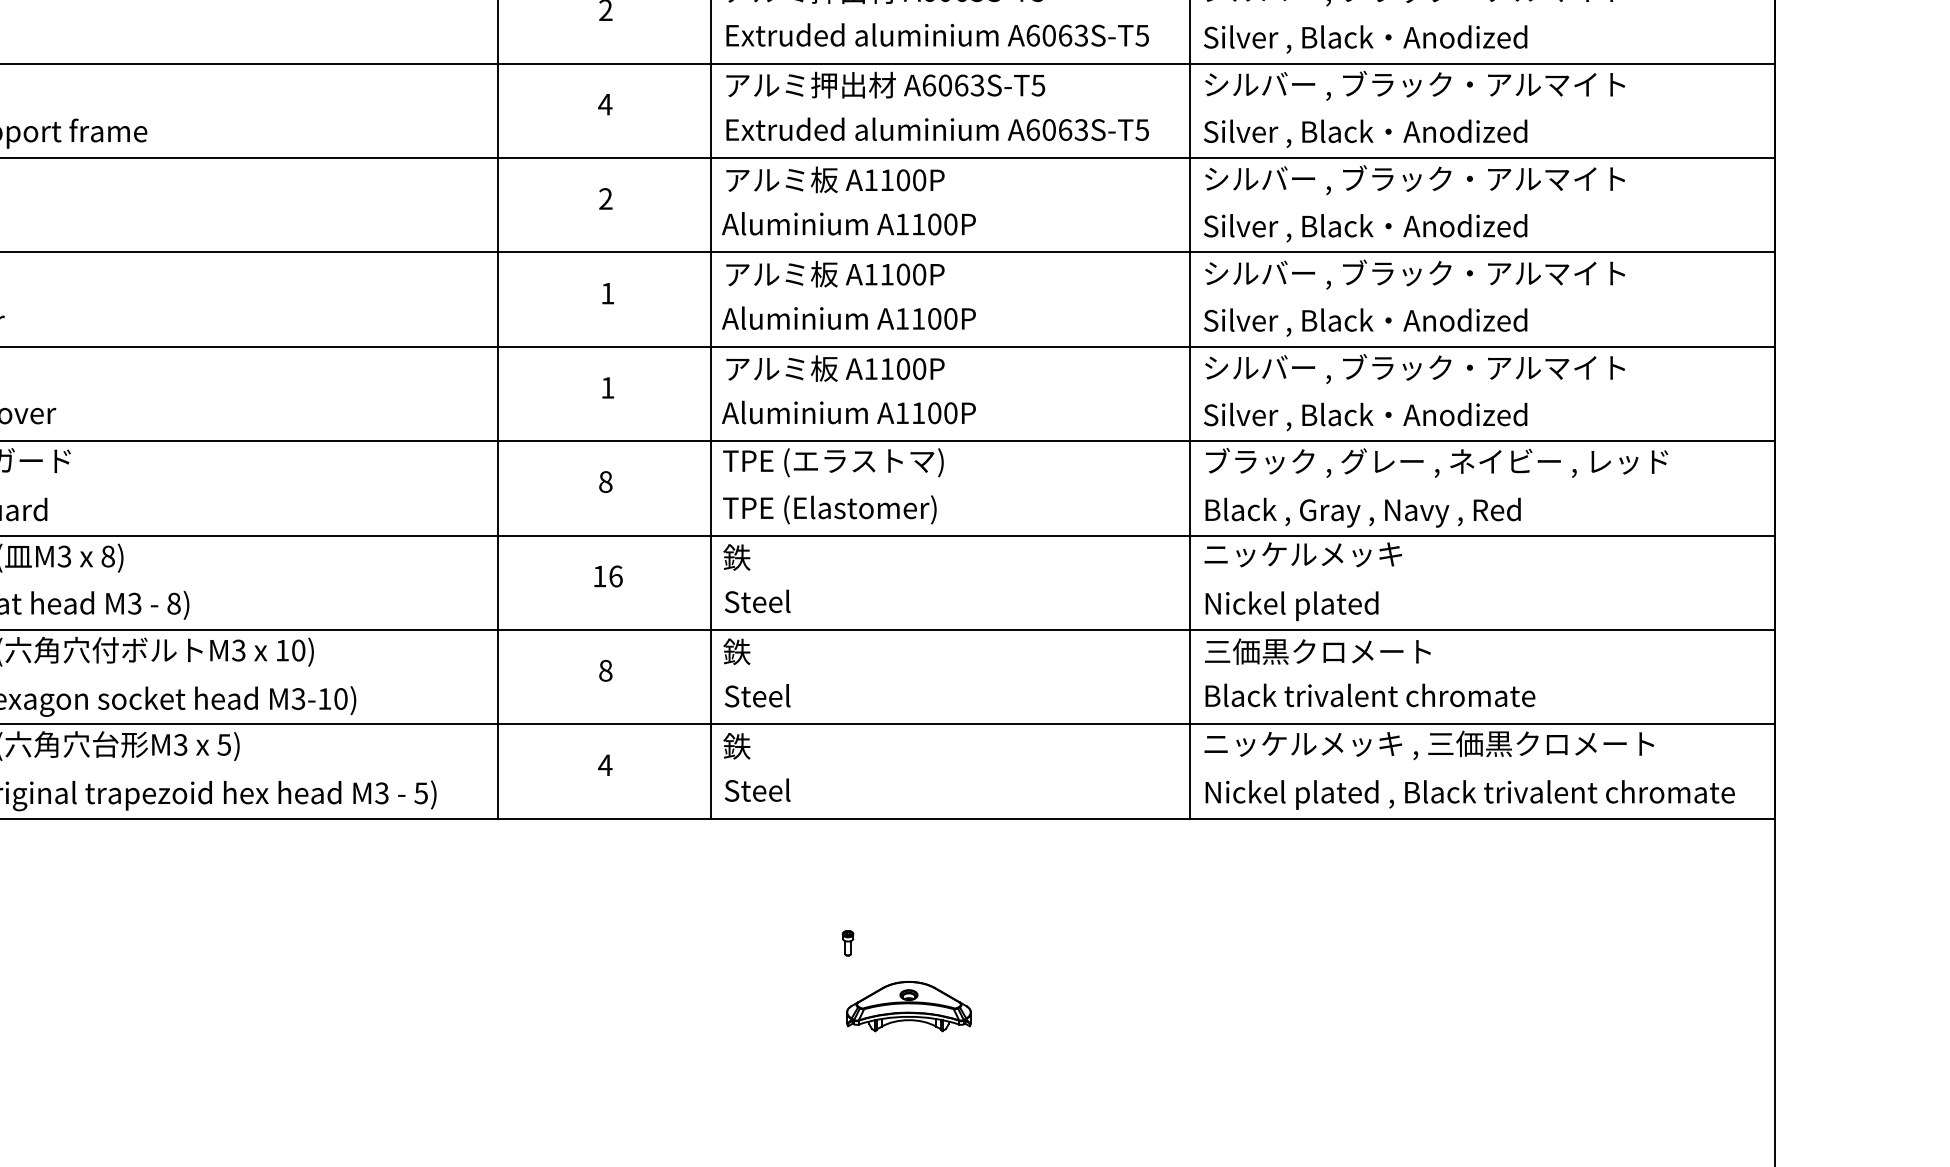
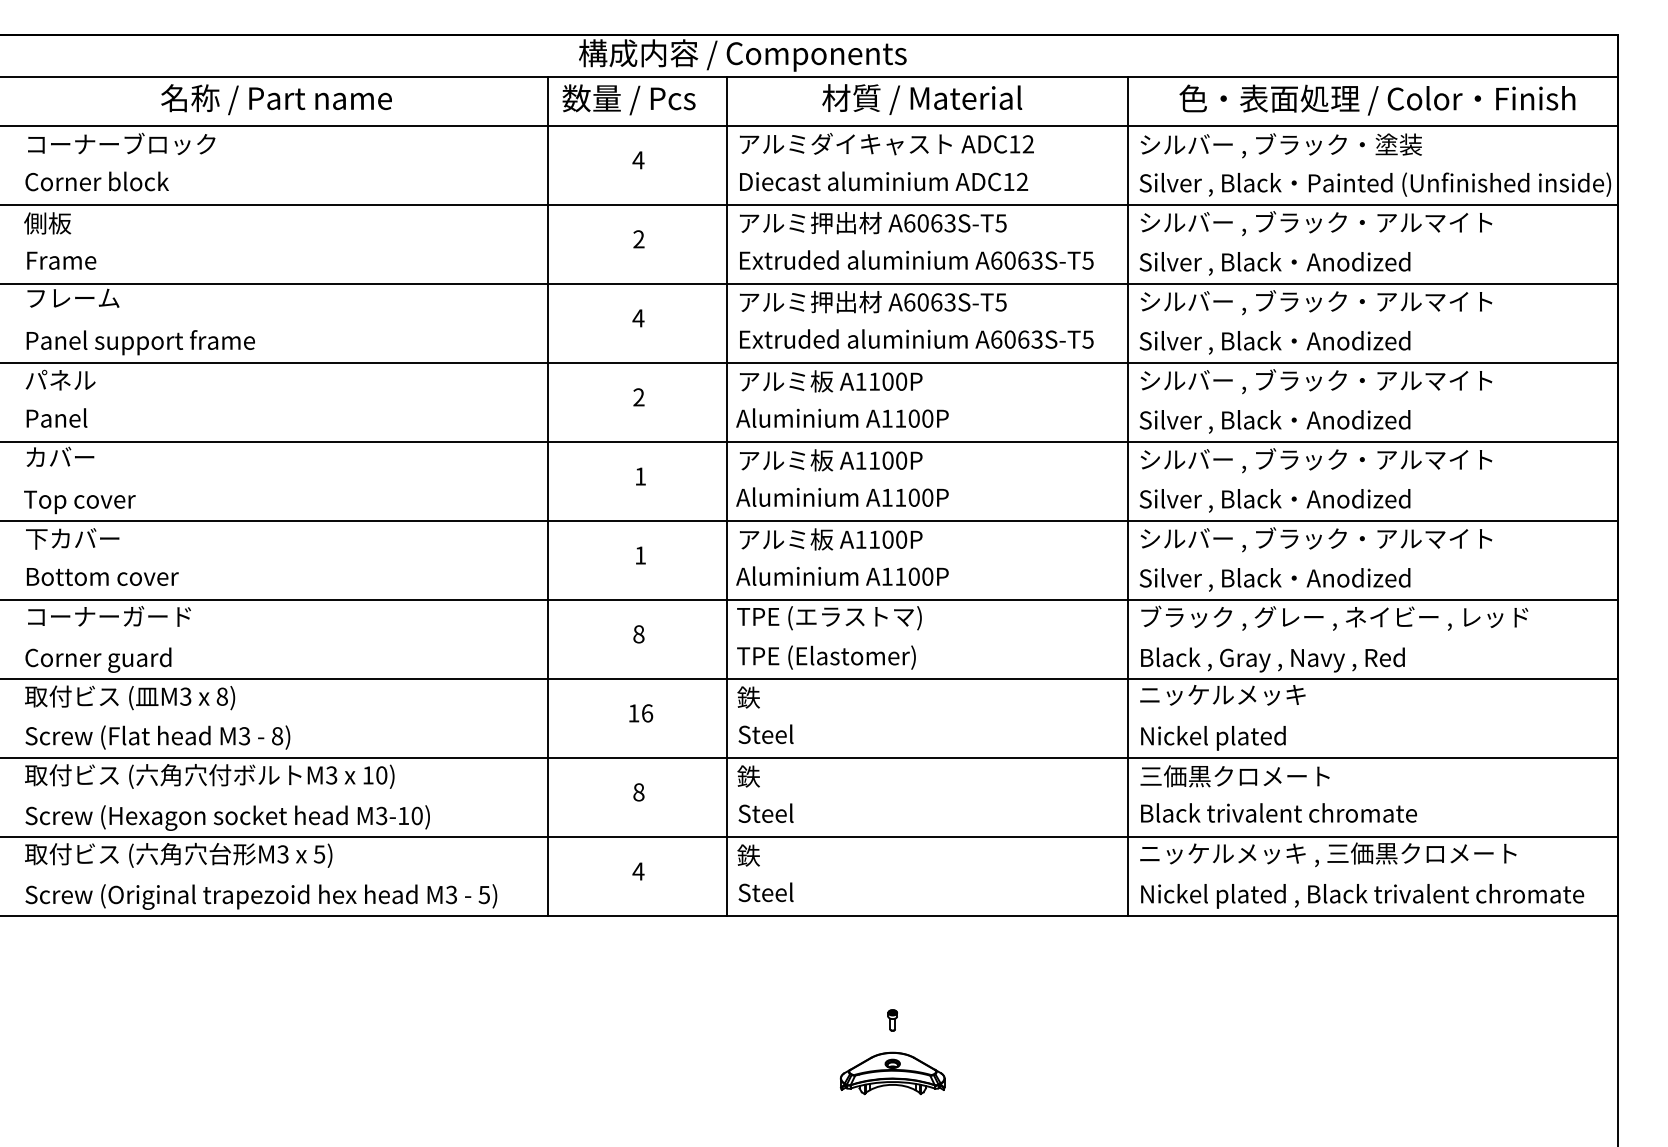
part: (847, 943) -> (892, 1020), moved

